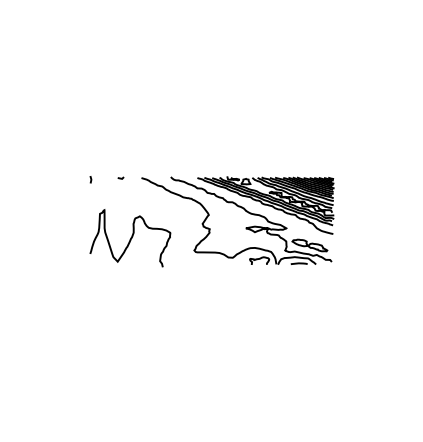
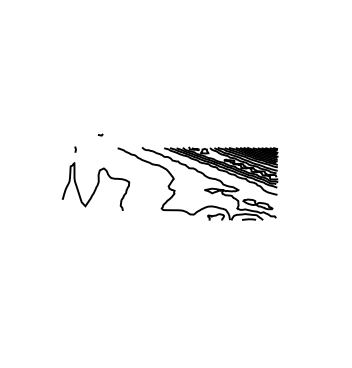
line: (120, 177) -> (100, 134), moved
curve: (130, 238) -> (96, 186), moved

